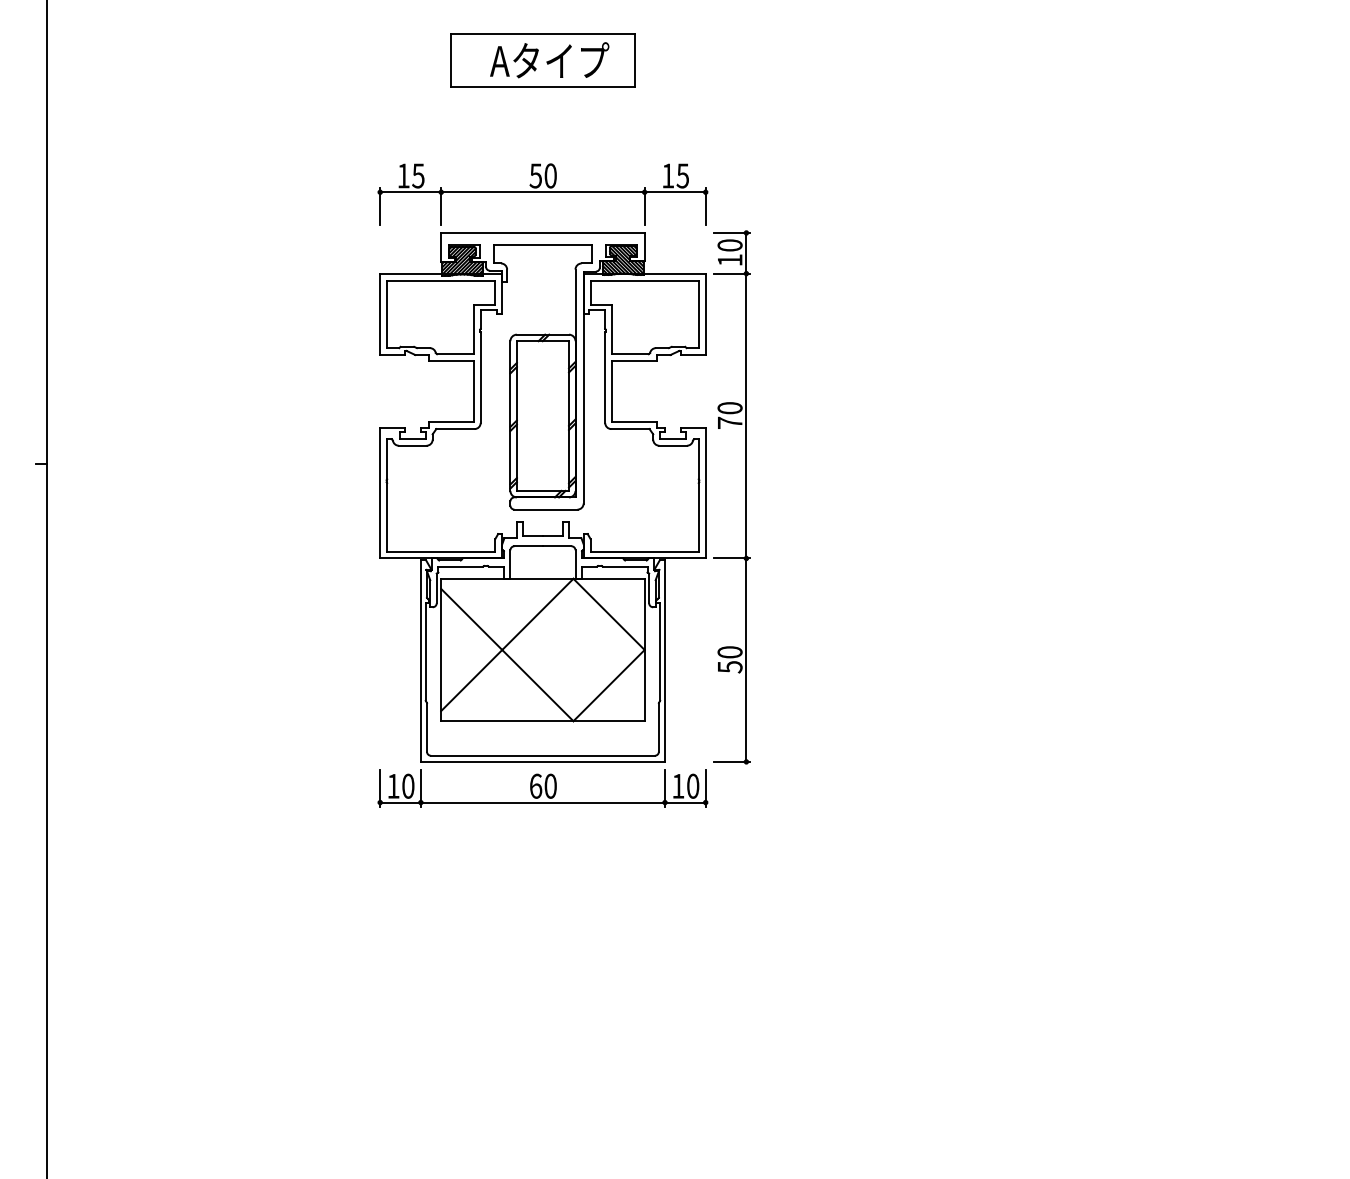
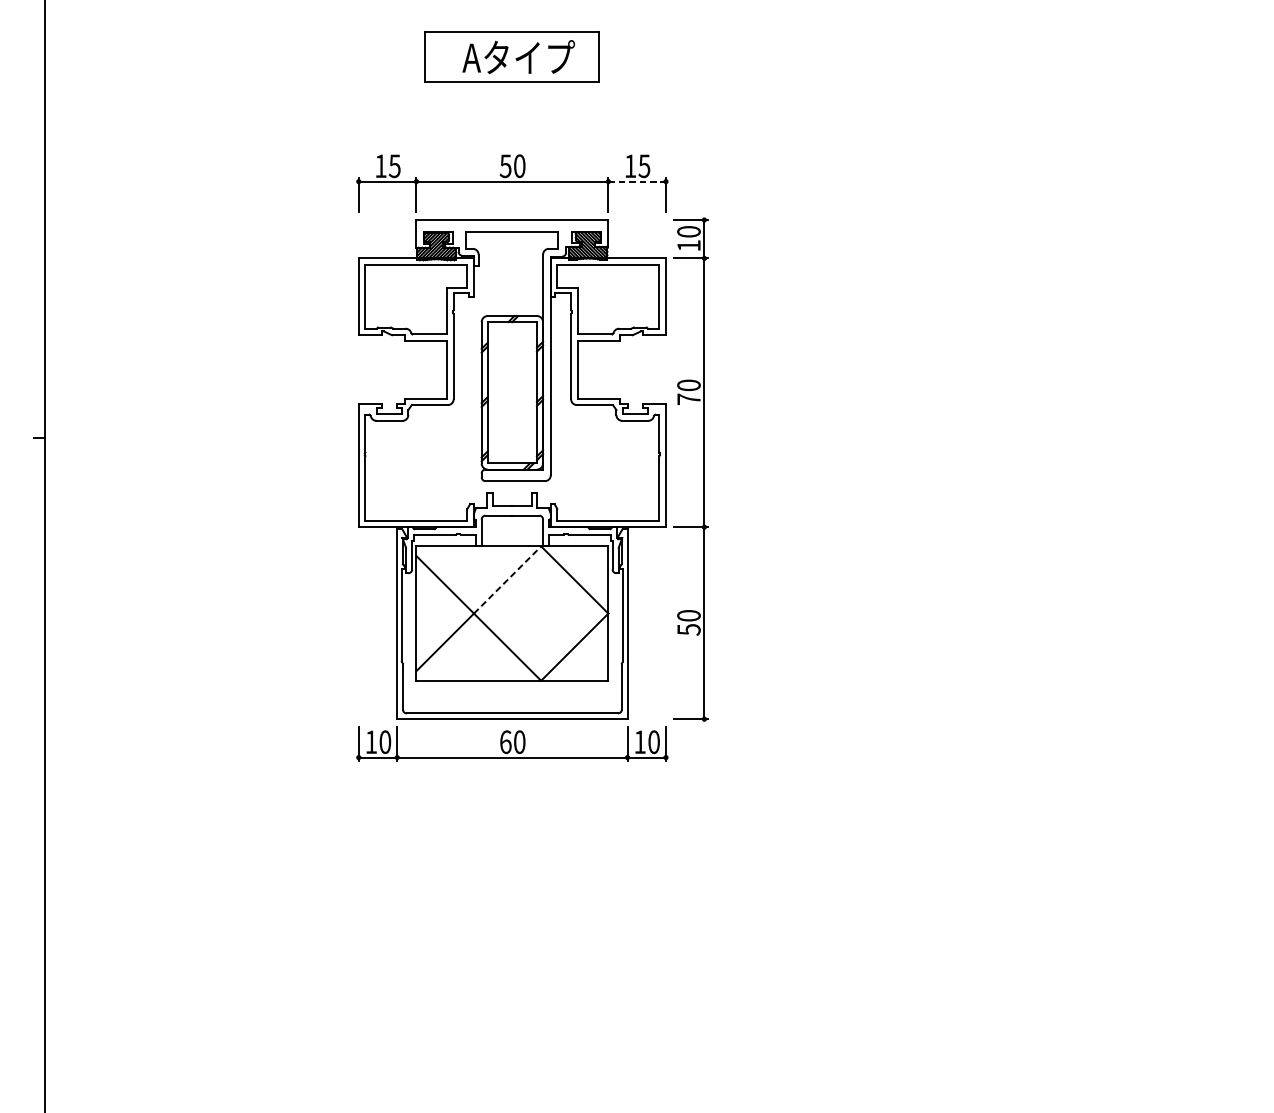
line: (675, 192) -> (637, 181), solid -> dashed
line: (538, 614) -> (508, 580), solid -> dashed

